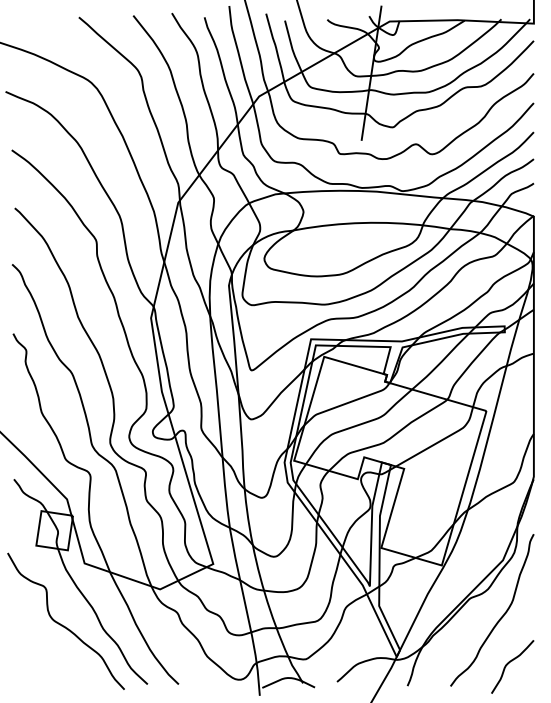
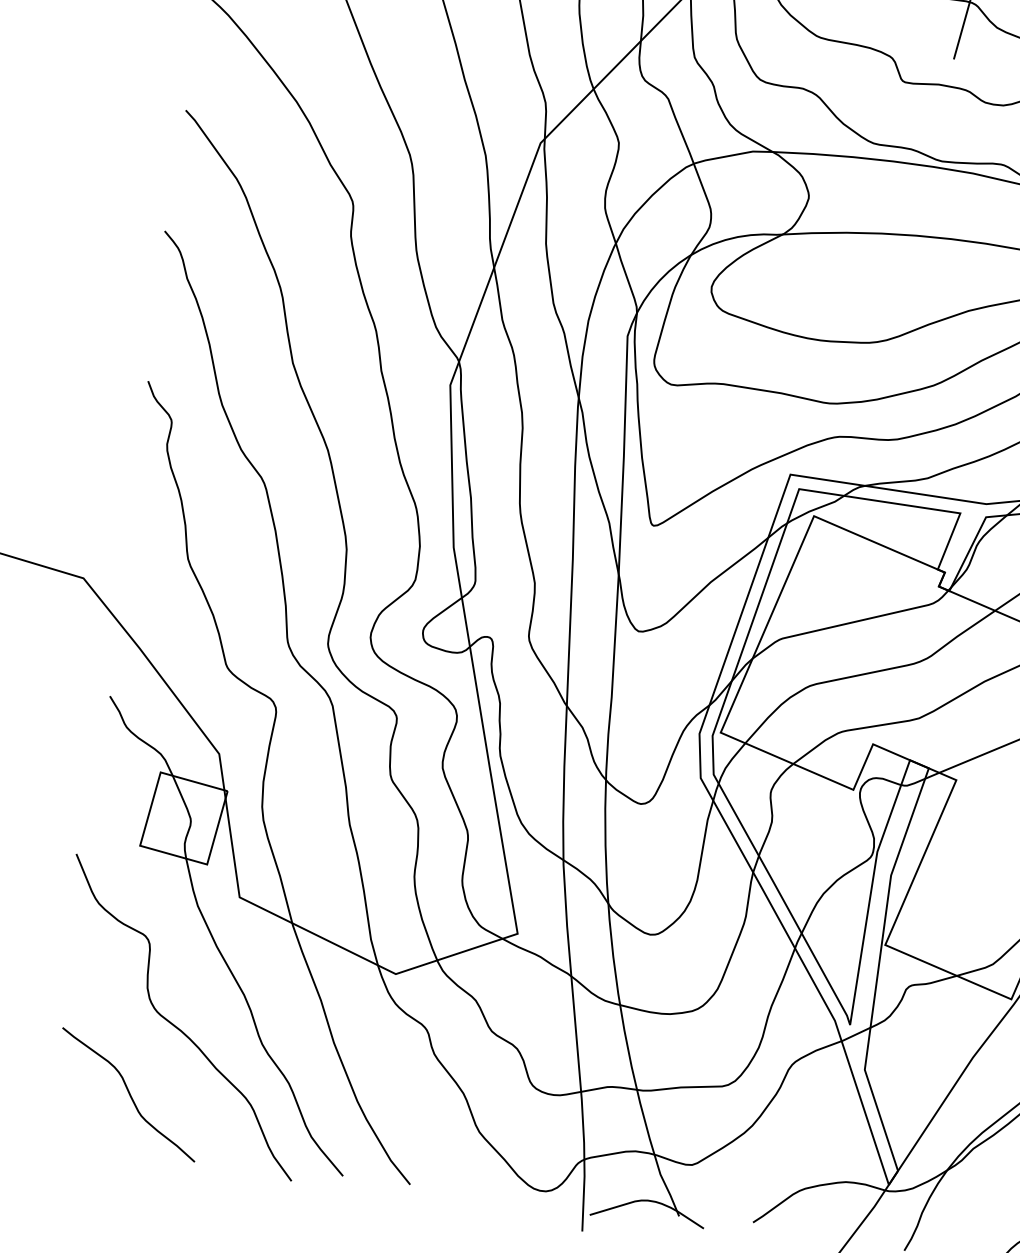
curve: (45, 659) -> (128, 1094), added

